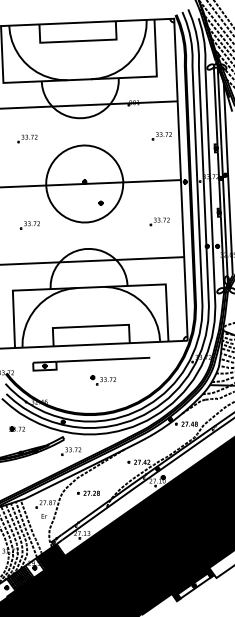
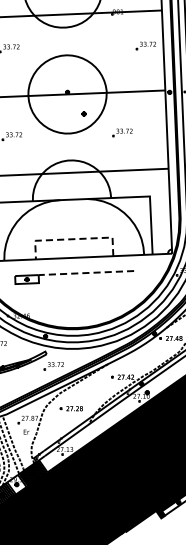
part: (159, 221) -> (122, 132), moved
line: (90, 326) -> (73, 239), solid -> dashed
line: (103, 359) -> (86, 272), solid -> dashed
part: (103, 380) -> (86, 294), removed

